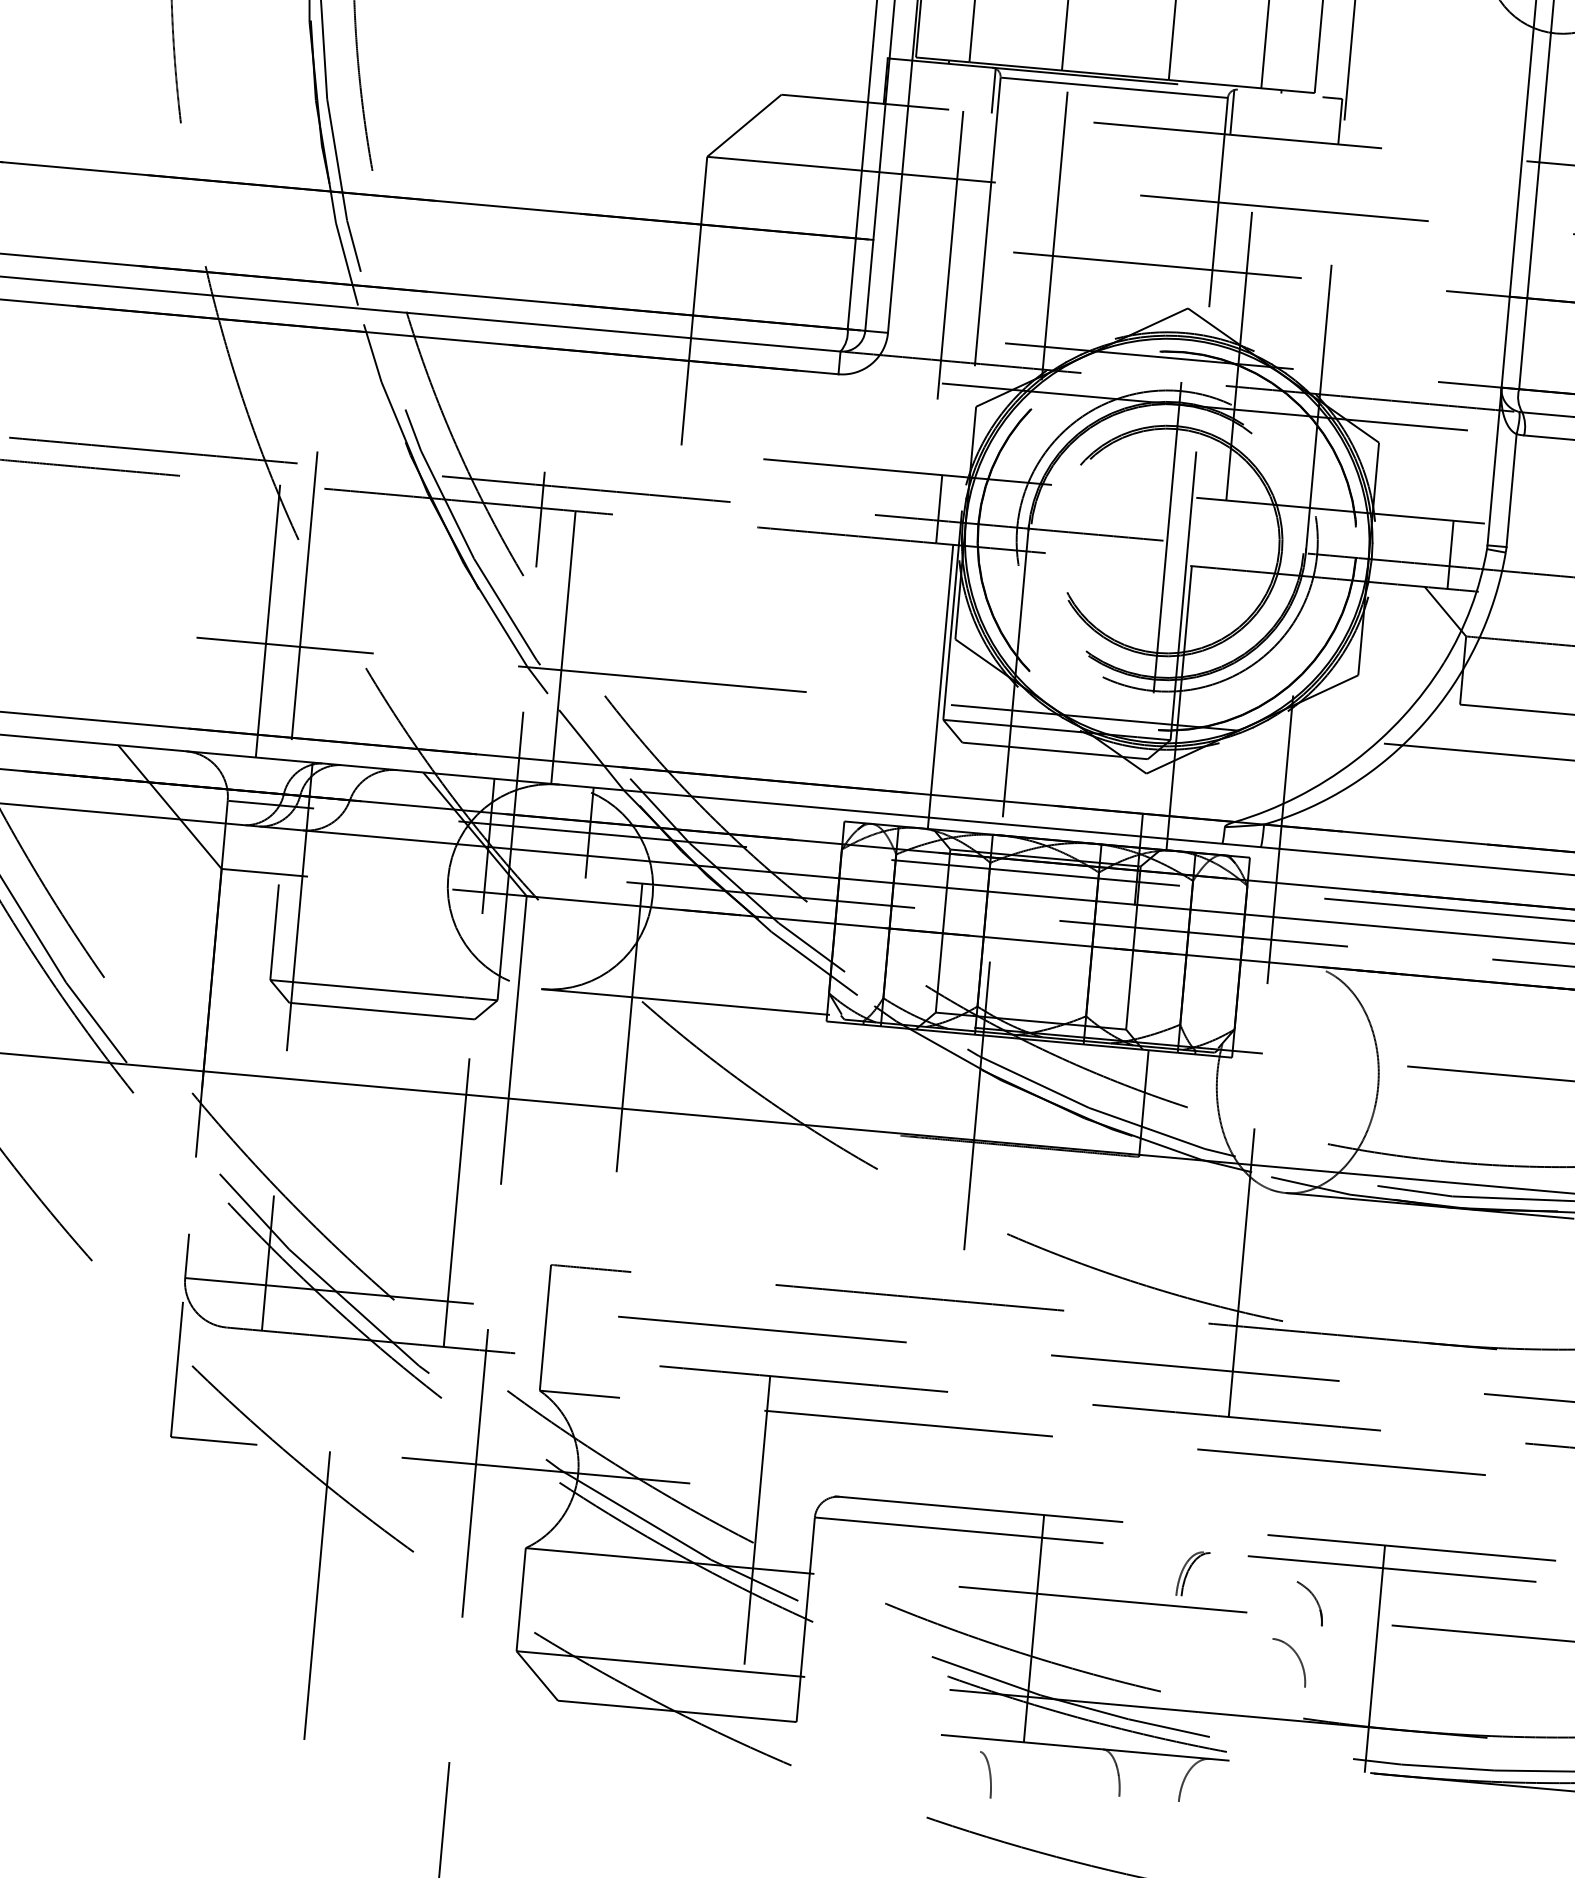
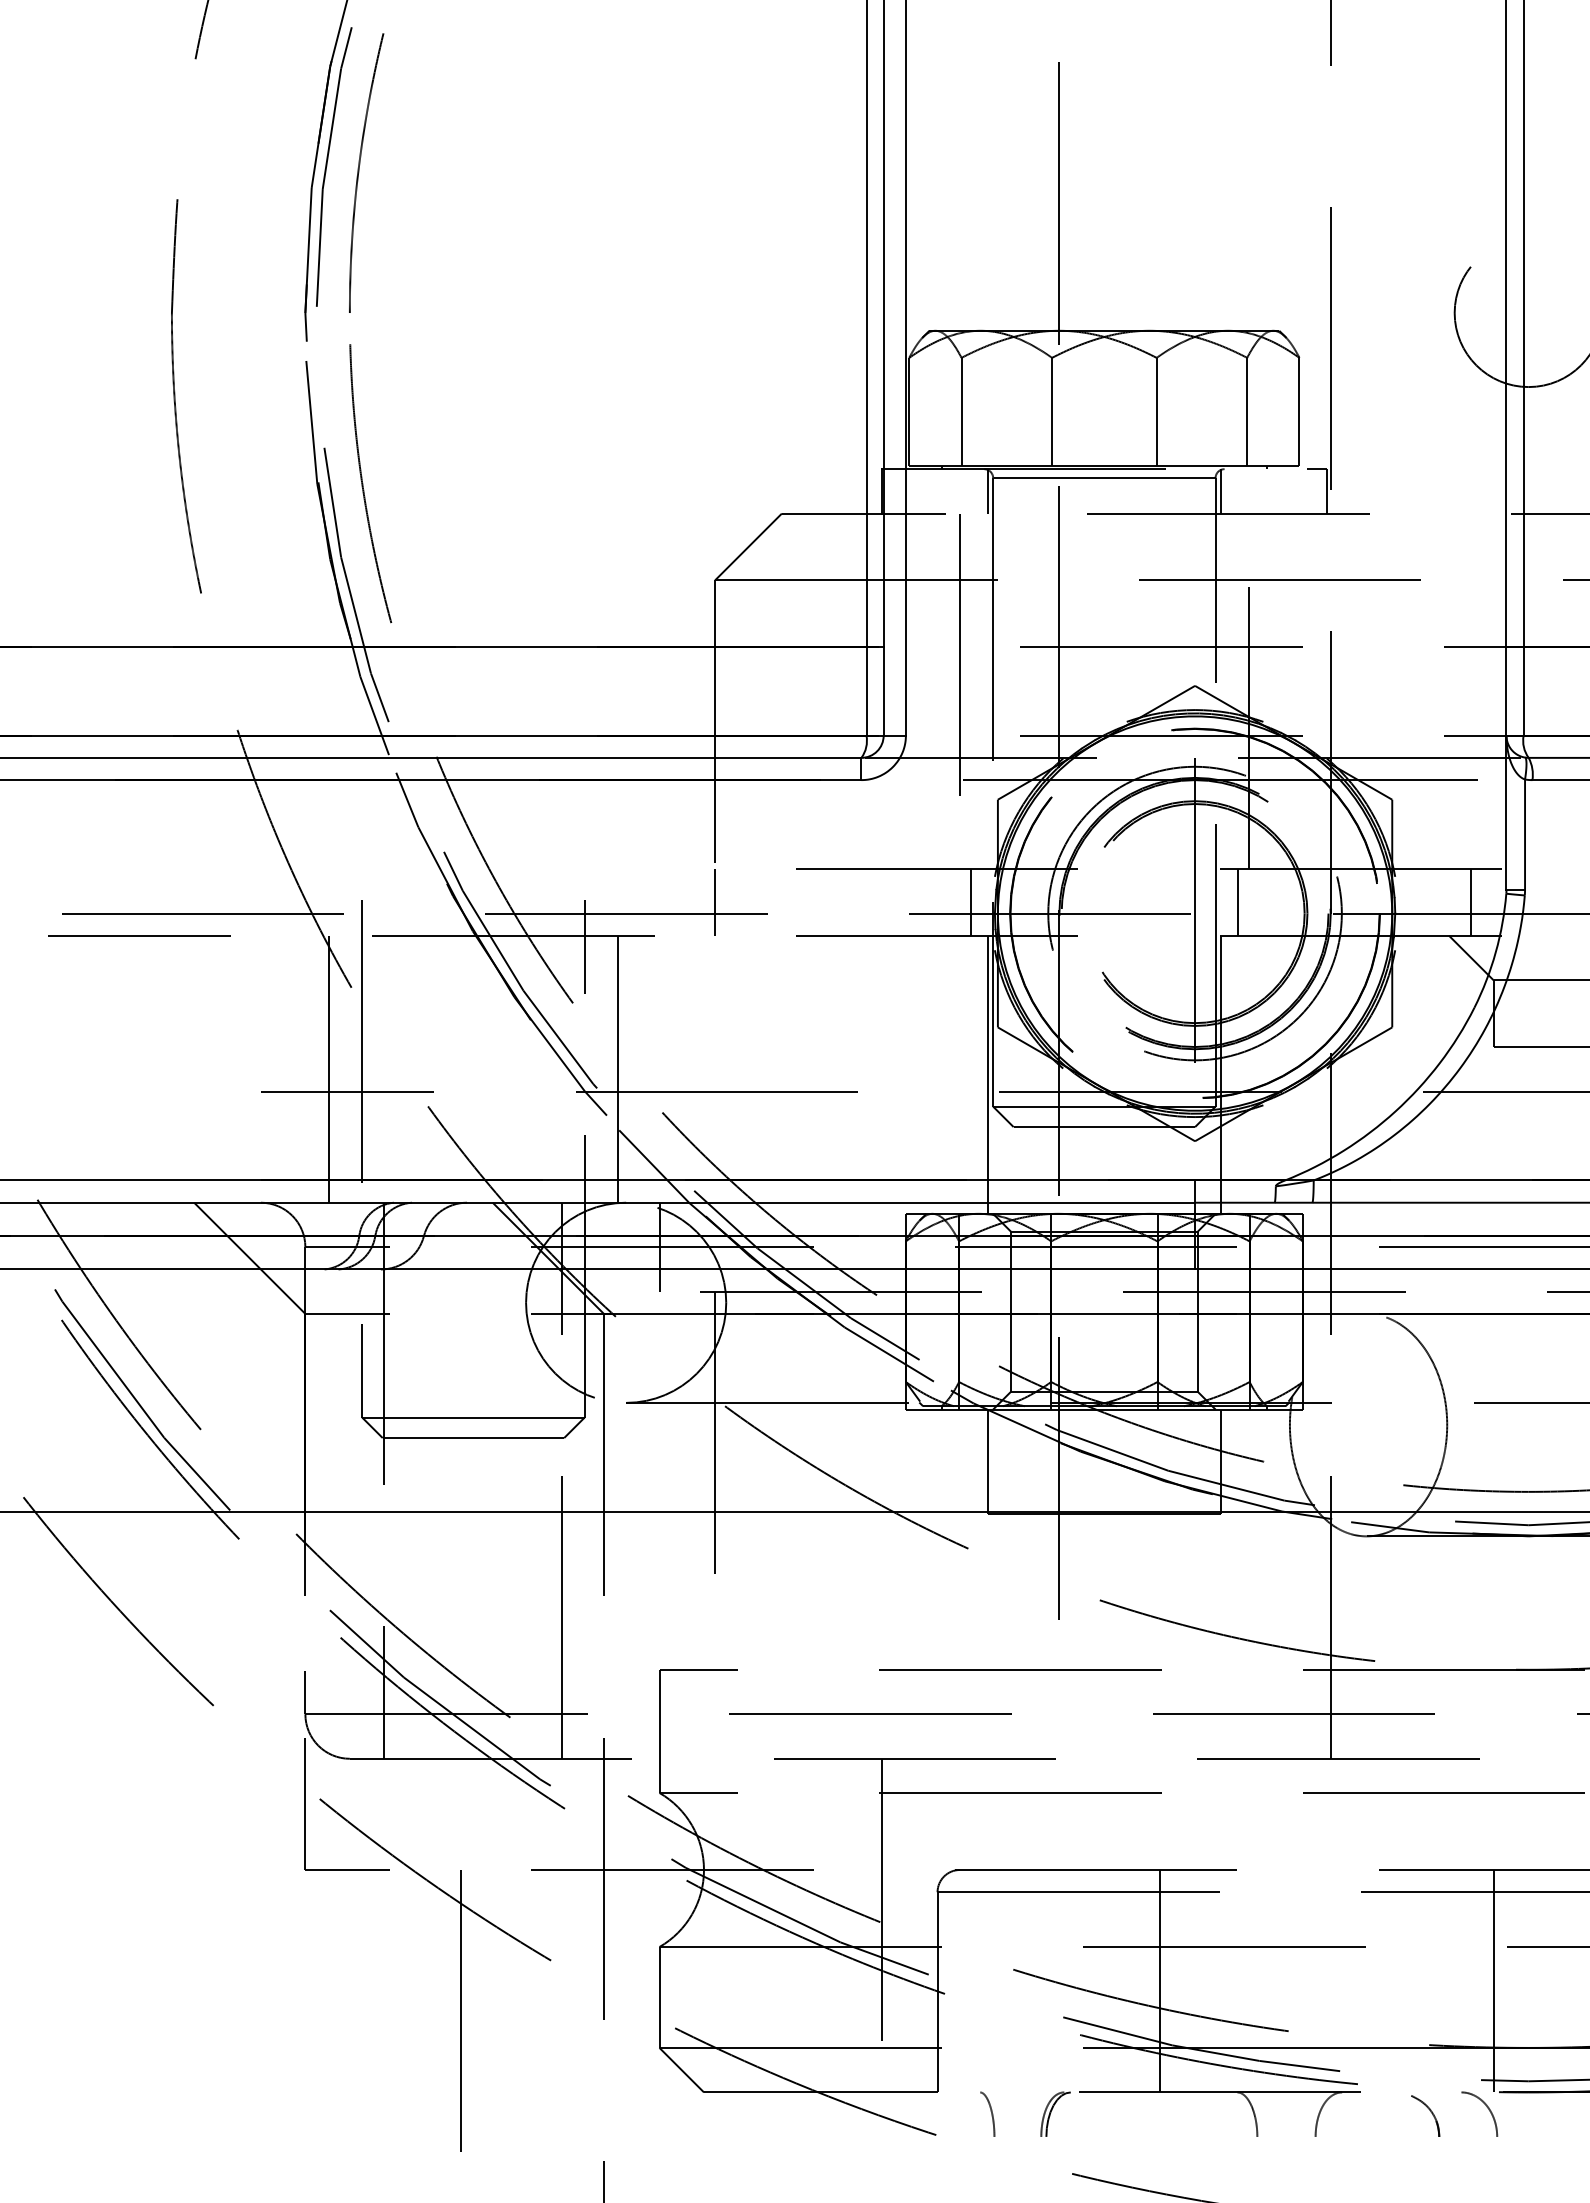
line: (678, 485) -> (715, 902), added
line: (1211, 533) -> (1237, 902), added
line: (905, 1081) -> (987, 1461), added
part: (1192, 1573) -> (1055, 2113), moved
part: (1309, 1603) -> (1425, 2115), moved
curve: (1296, 1656) -> (1486, 2107), moved
curve: (988, 1772) -> (990, 2111), moved

